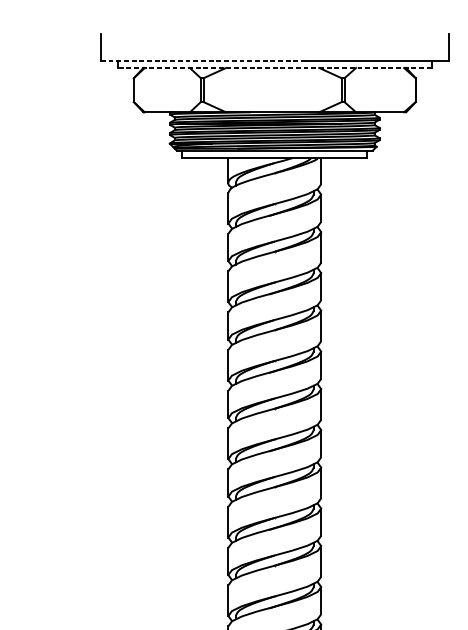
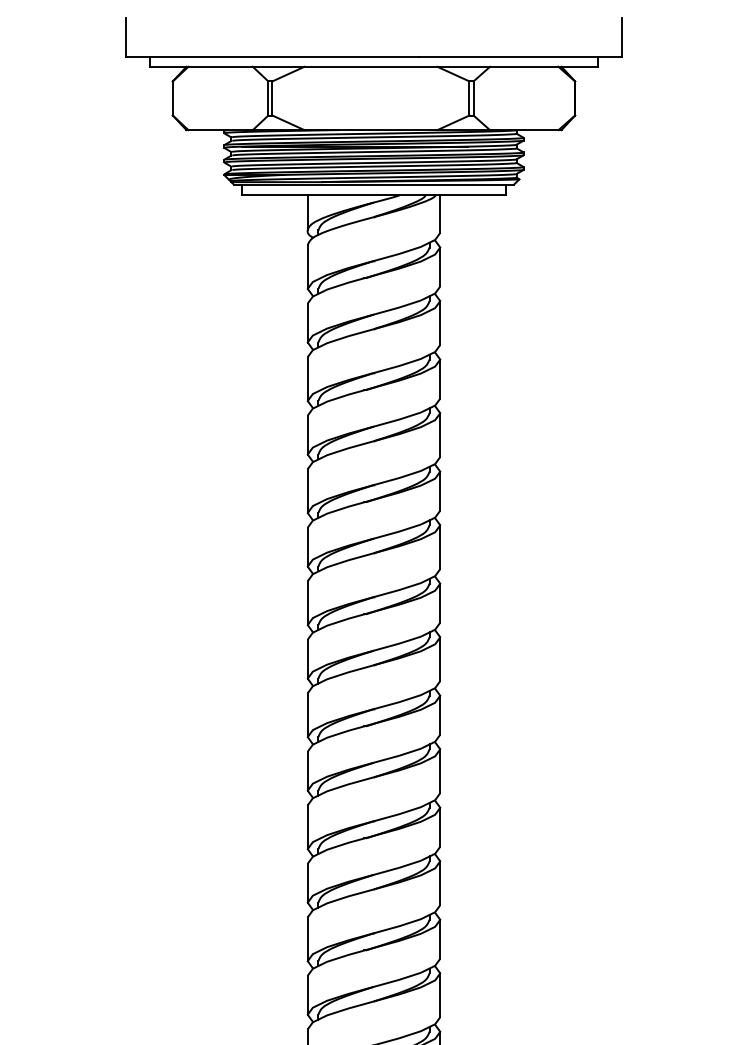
line: (203, 61) -> (272, 57), dashed -> solid
line: (274, 67) -> (373, 66), dashed -> solid

